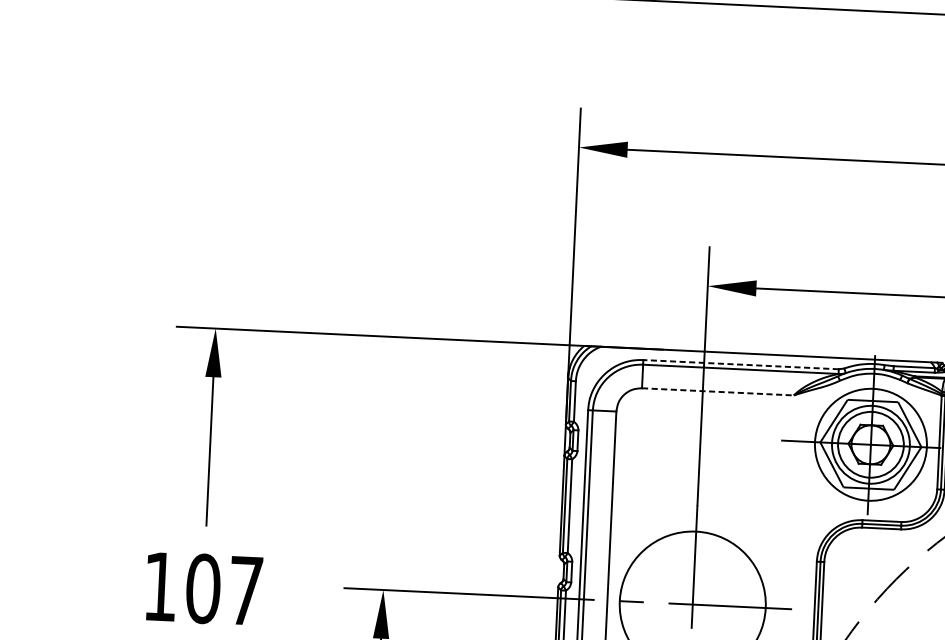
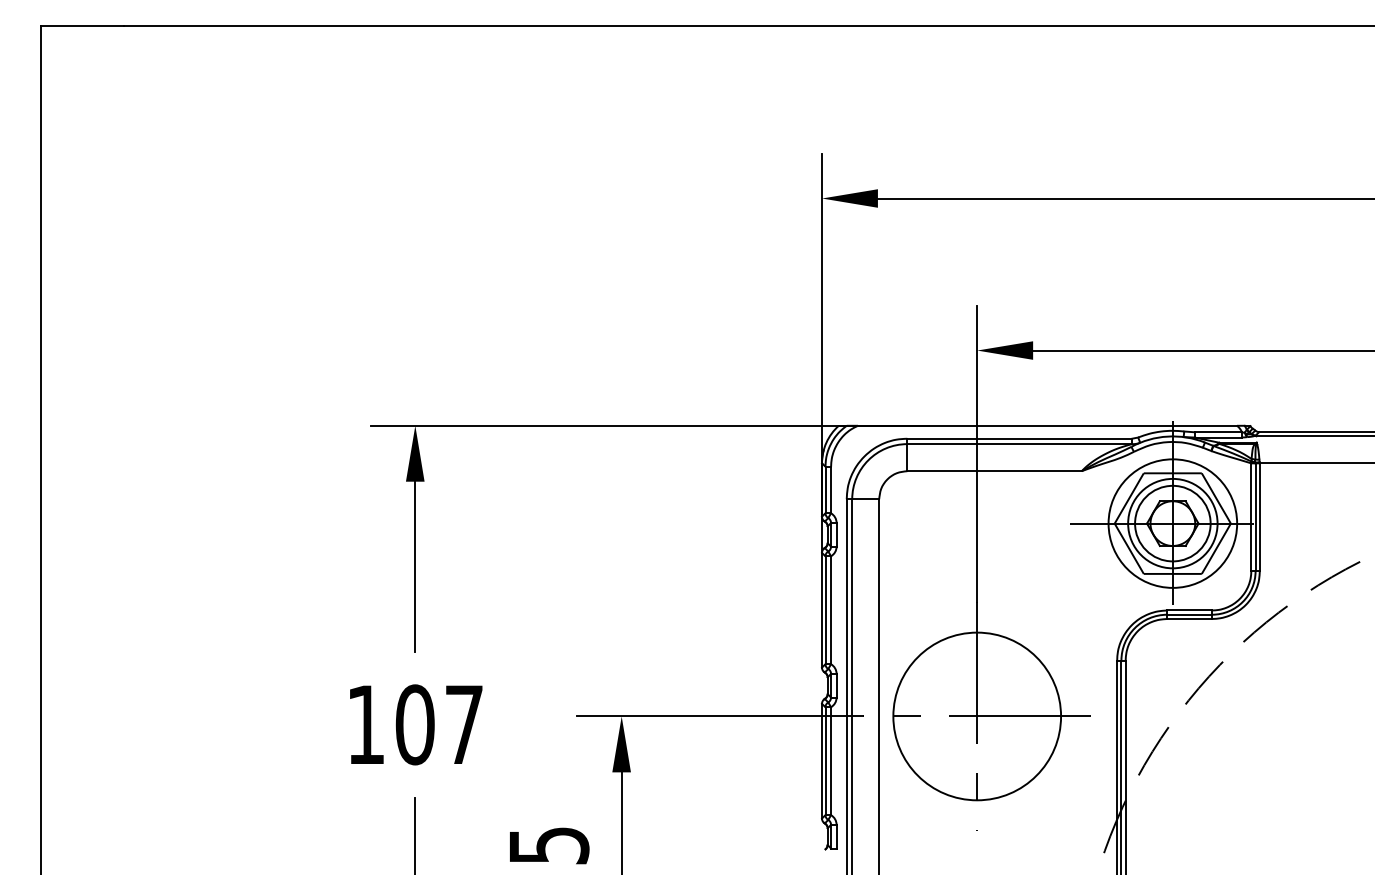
line: (740, 364) -> (1019, 438), dashed -> solid
line: (718, 392) -> (995, 471), dashed -> solid

